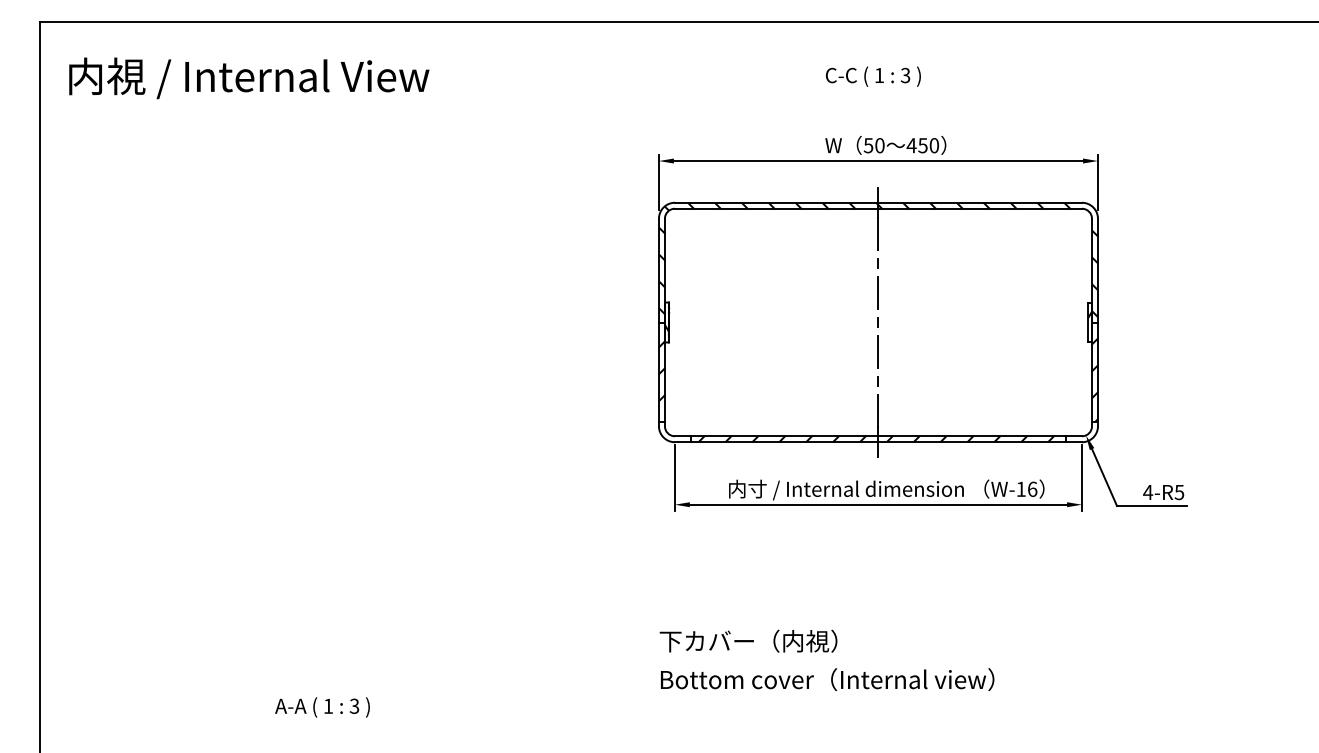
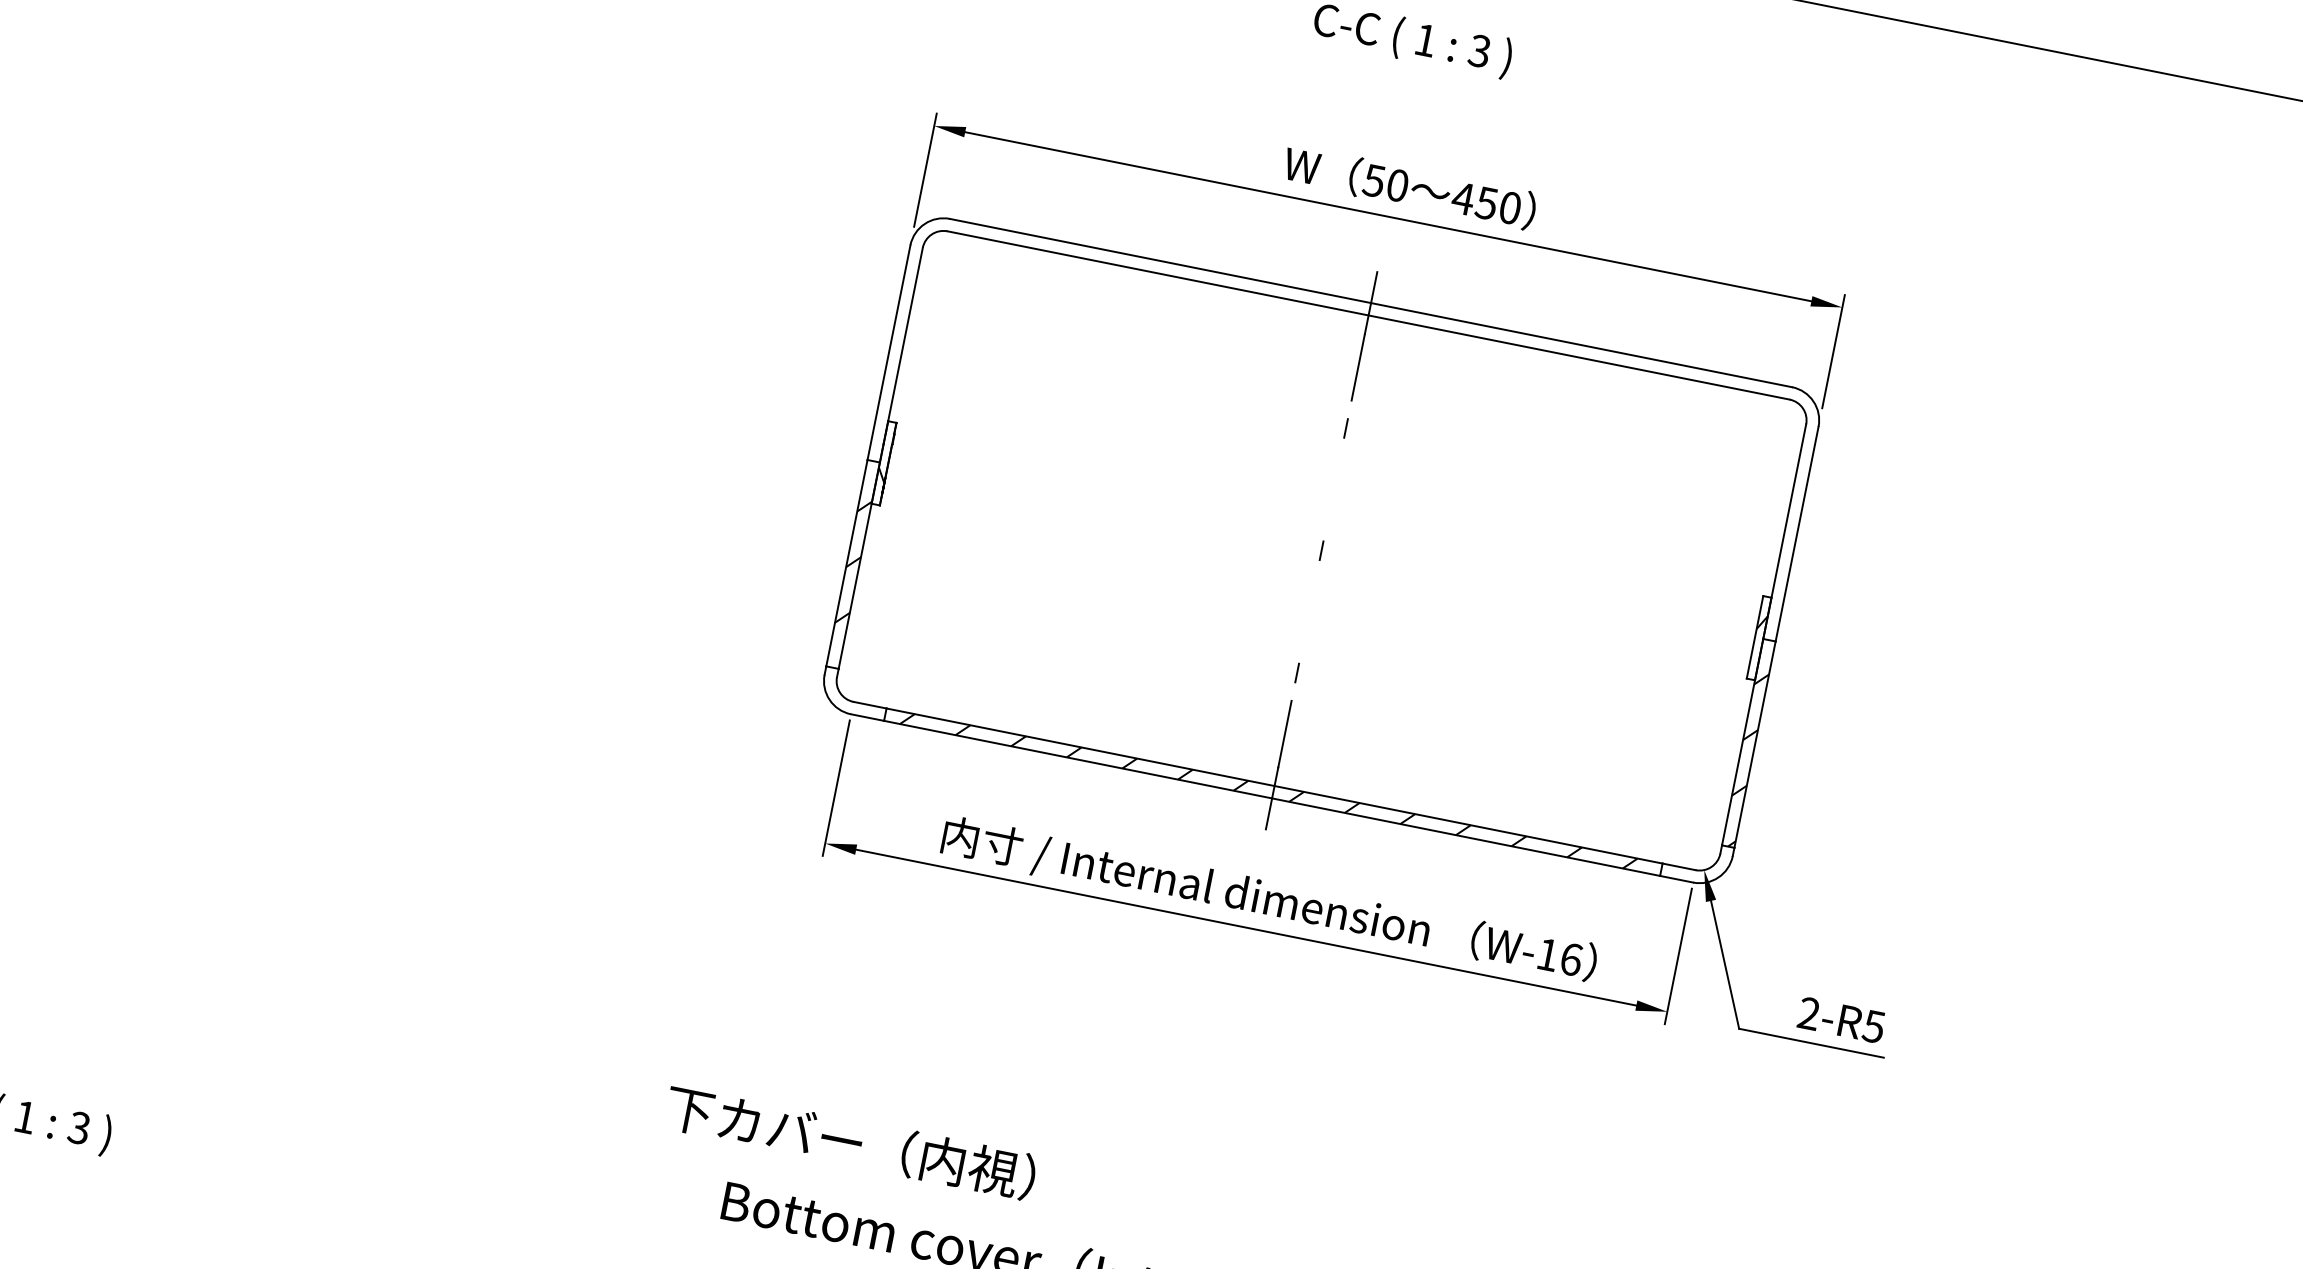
hatch: (878, 259) -> (1347, 420), removed
line: (878, 292) -> (1334, 488), removed
line: (878, 351) -> (1309, 610), removed
text: (1148, 491) -> (1810, 1011), 4-R5 -> 2-R5
text: (748, 640) -> (850, 1140), moved

